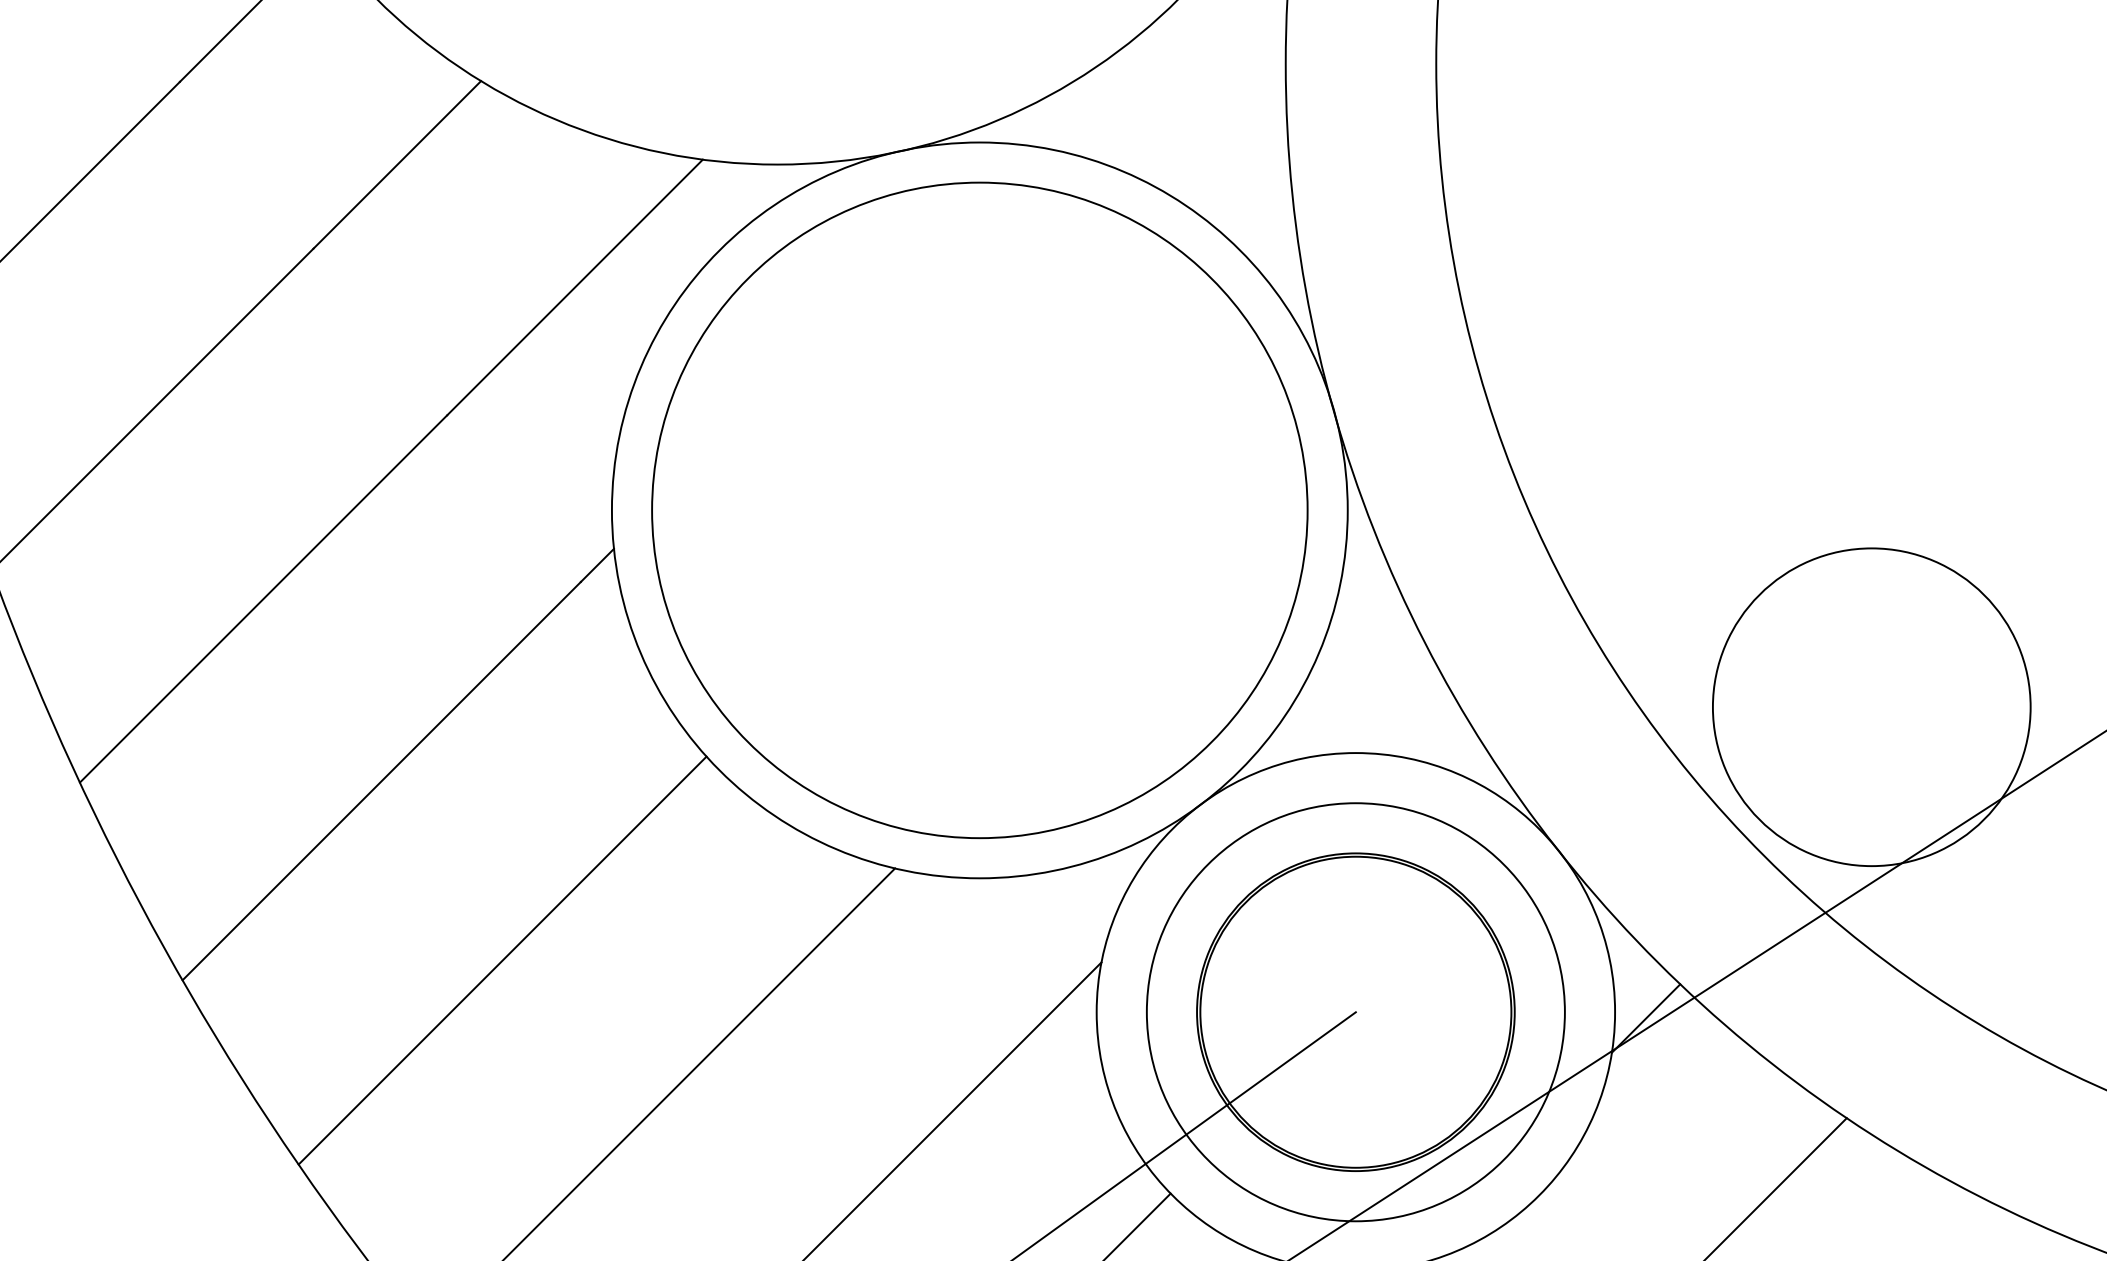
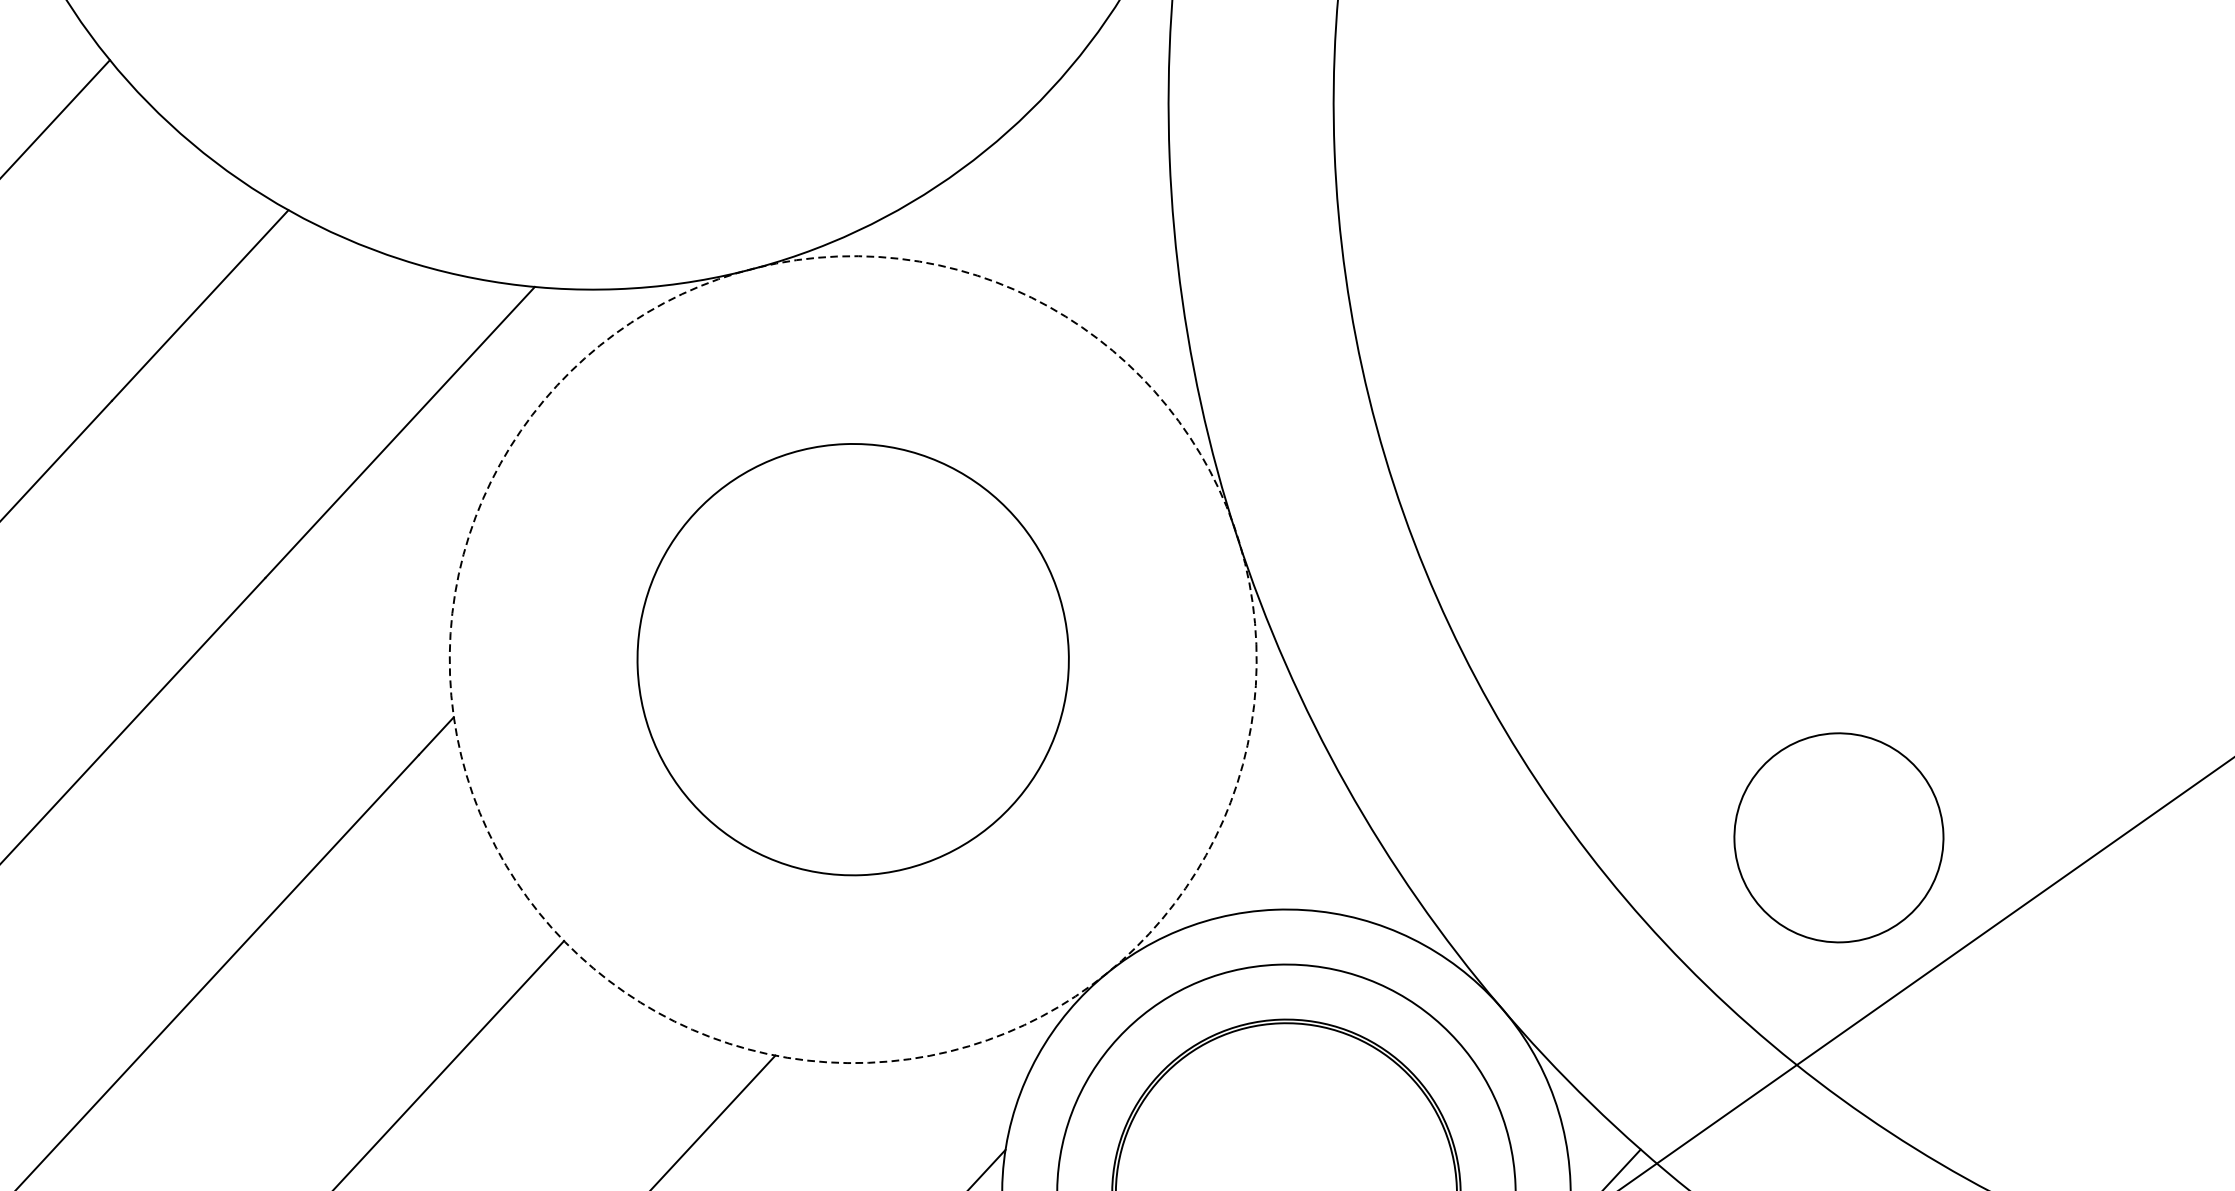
circle: (979, 510) -> (852, 659), size x0.6
circle: (979, 510) -> (852, 659), solid -> dashed
circle: (1871, 707) -> (1838, 838), size x0.6

